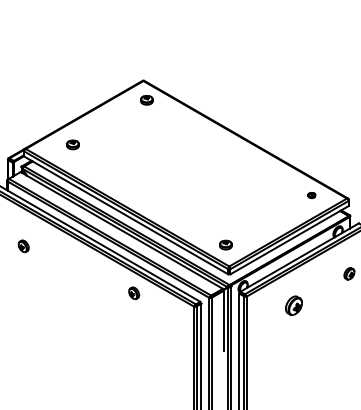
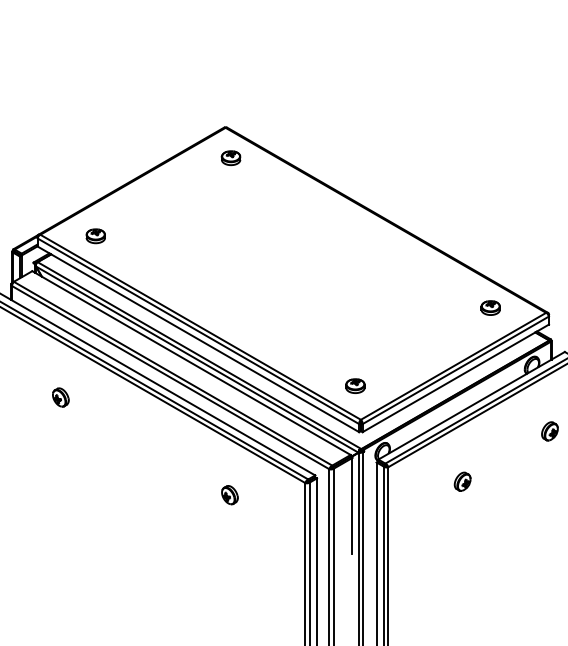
part: (72, 144) -> (95, 235), moved
part: (311, 195) -> (490, 308), size x1.67
part: (23, 246) -> (60, 397), moved
part: (134, 293) -> (230, 495), moved
part: (293, 305) -> (461, 481), size x0.62

